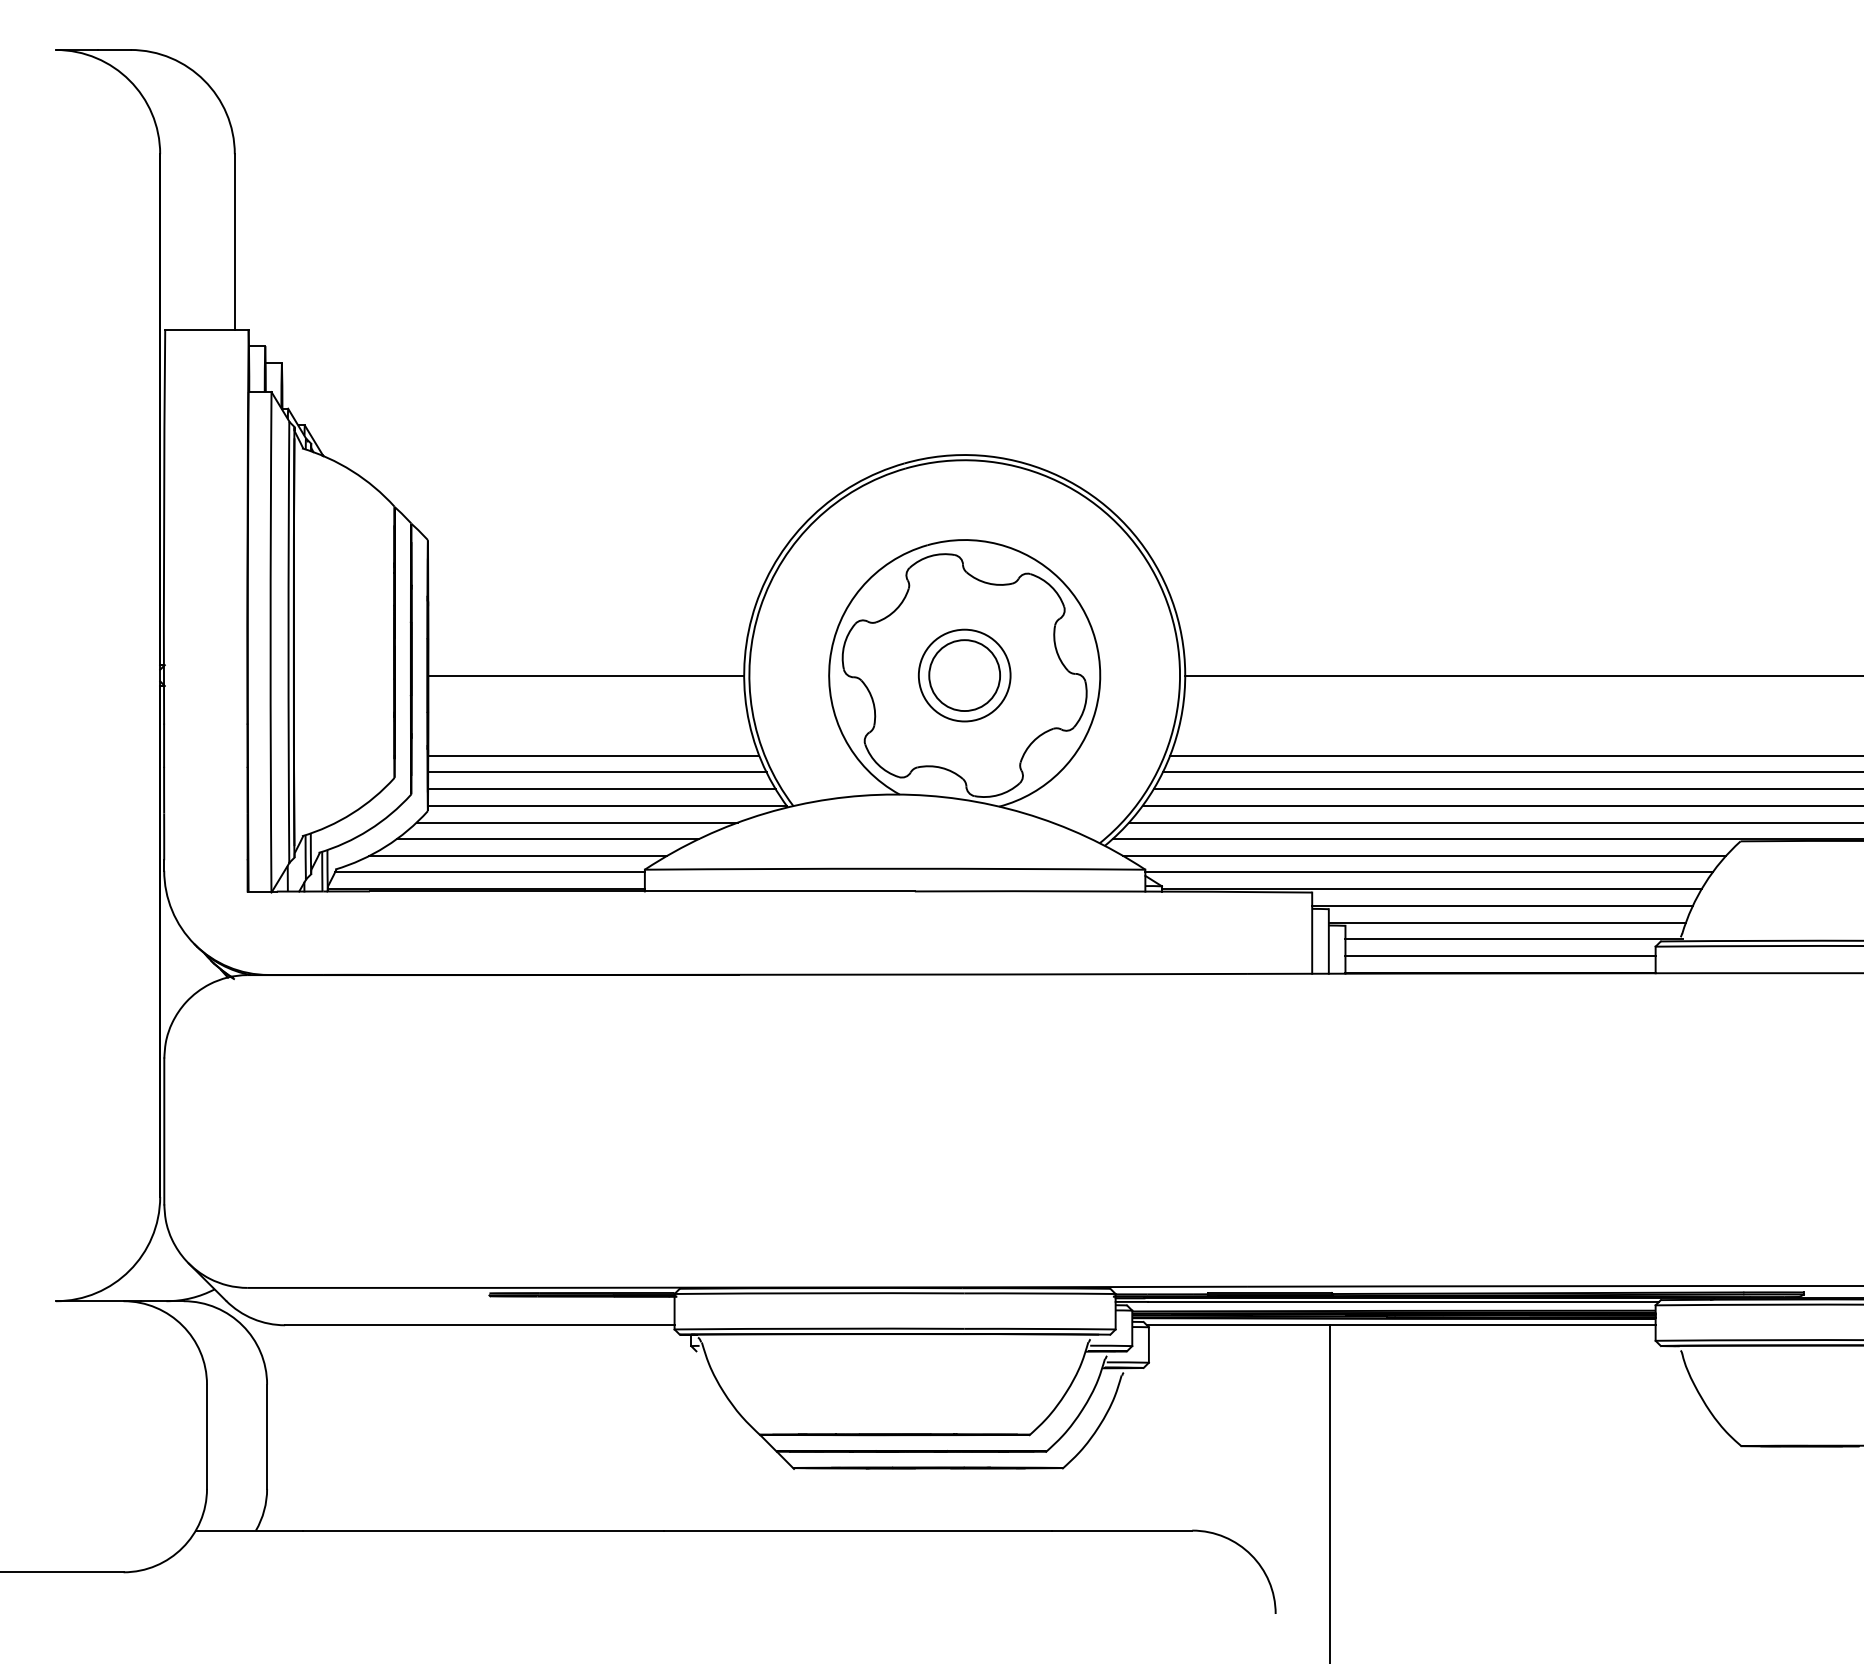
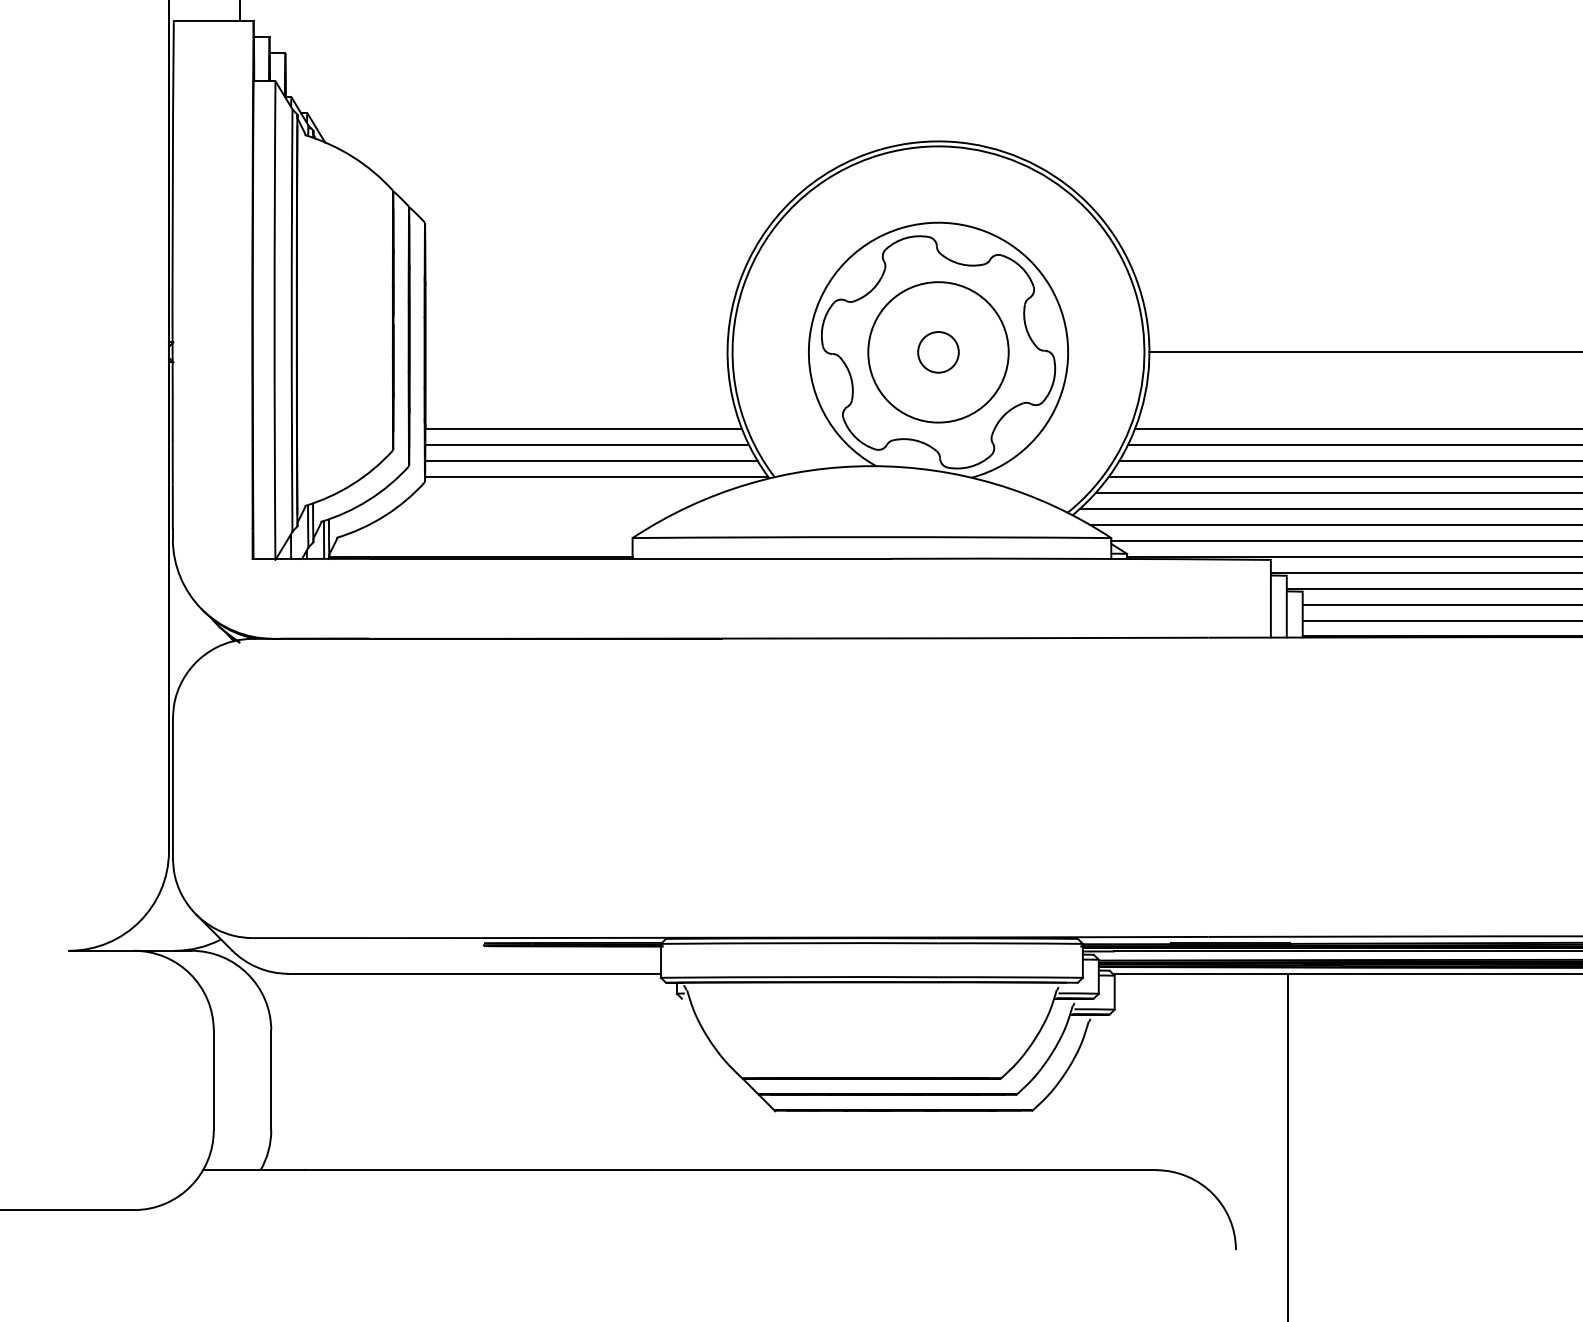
line: (586, 675) -> (576, 352), removed
circle: (964, 675) -> (938, 352), size x0.6
circle: (964, 675) -> (938, 352), size x1.6
line: (576, 822) -> (567, 492), removed
line: (547, 839) -> (539, 509), removed
line: (518, 855) -> (511, 524), removed
line: (489, 872) -> (483, 540), removed

